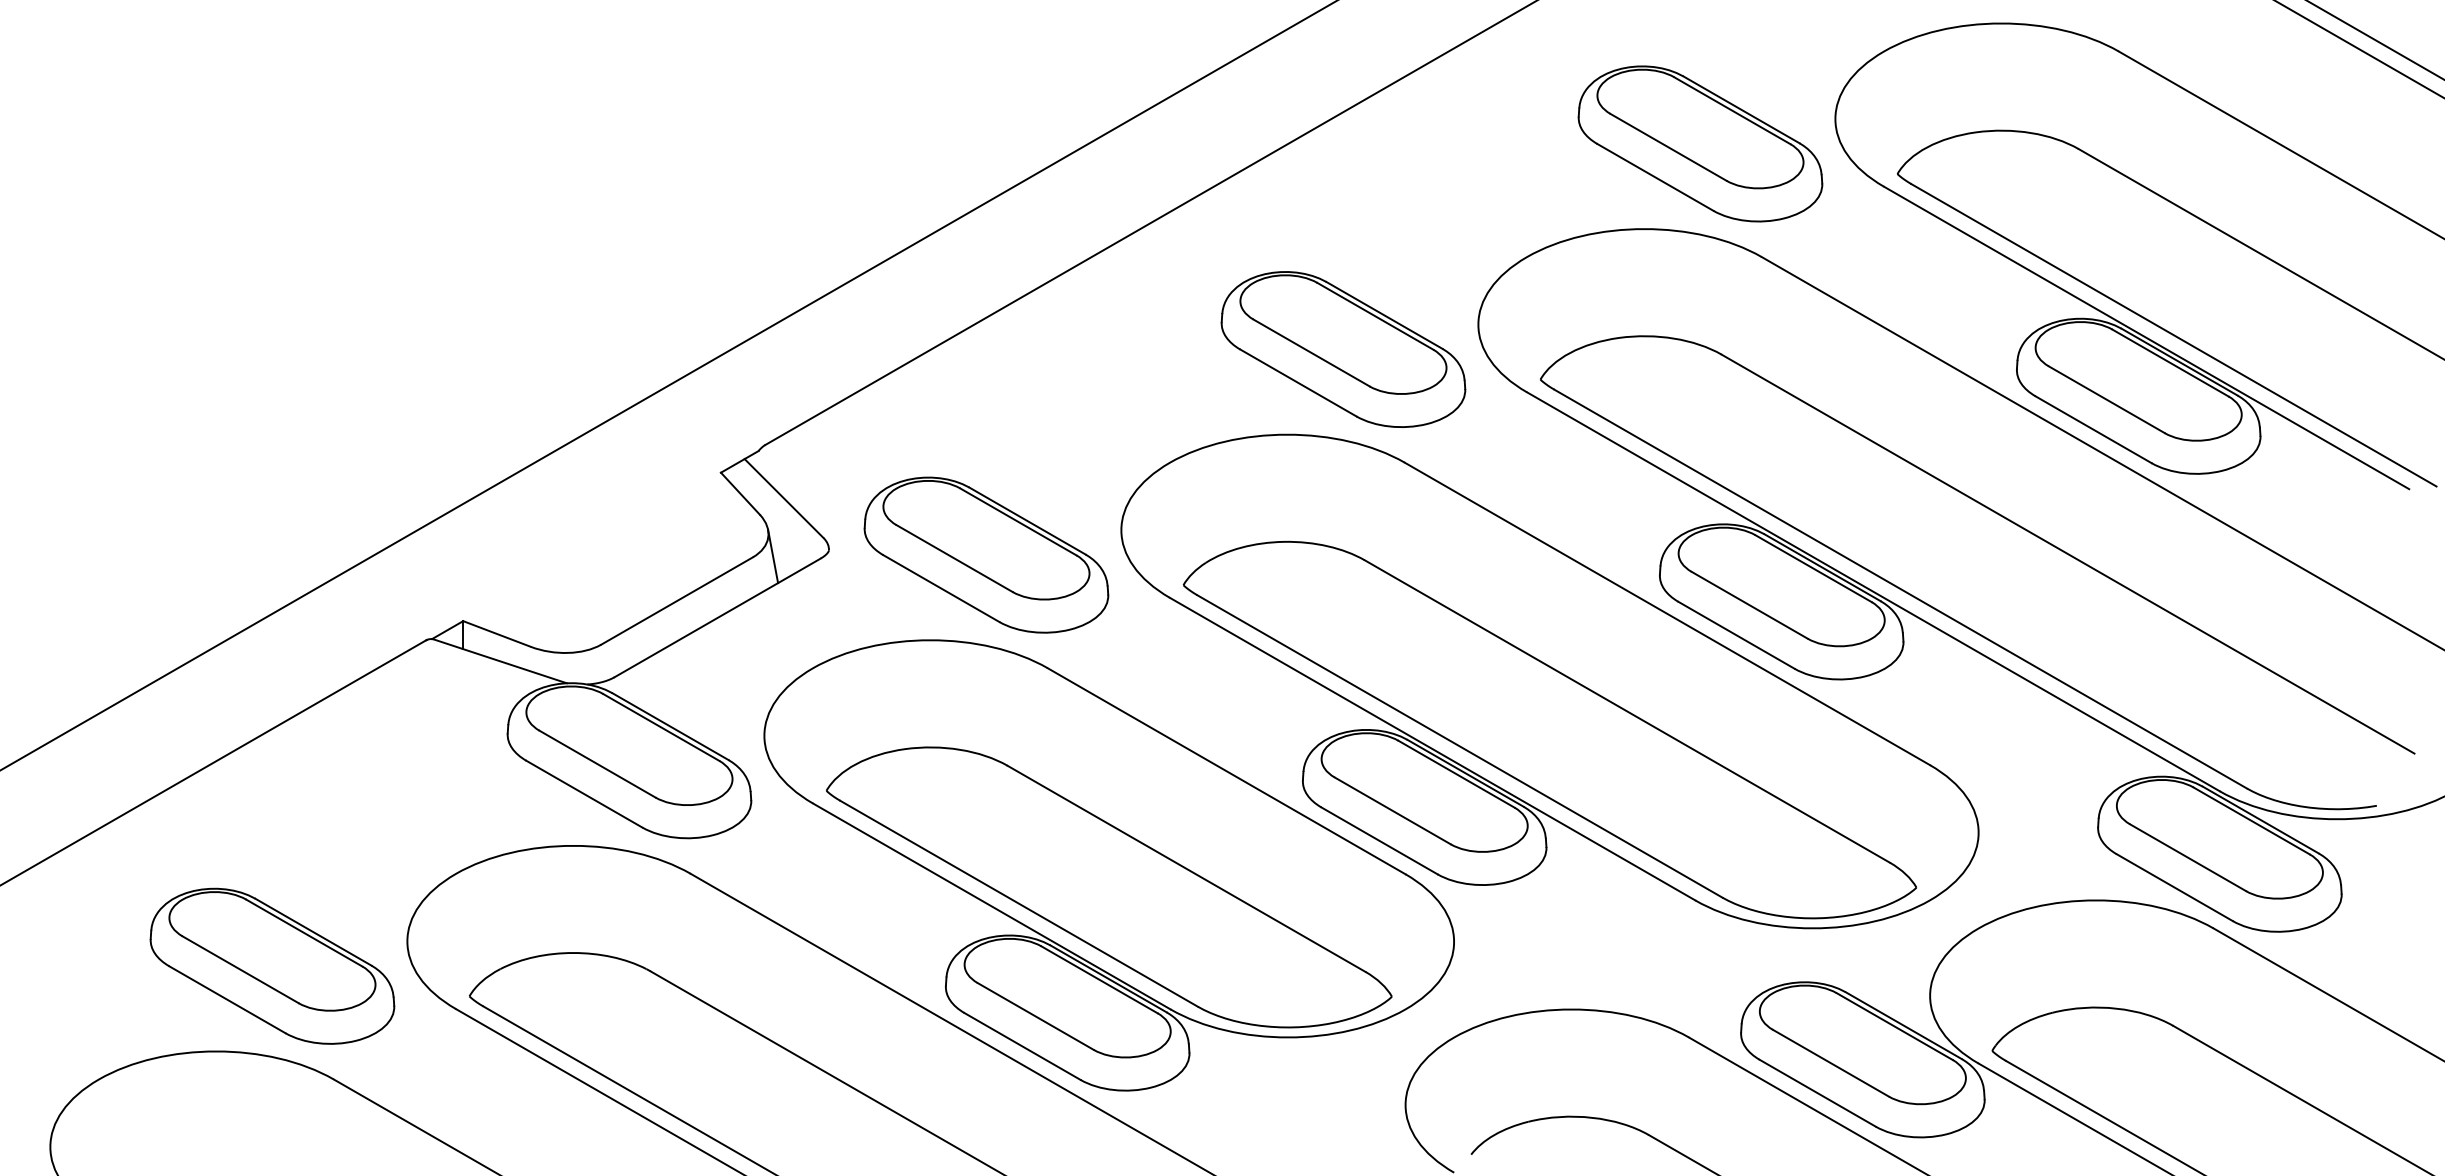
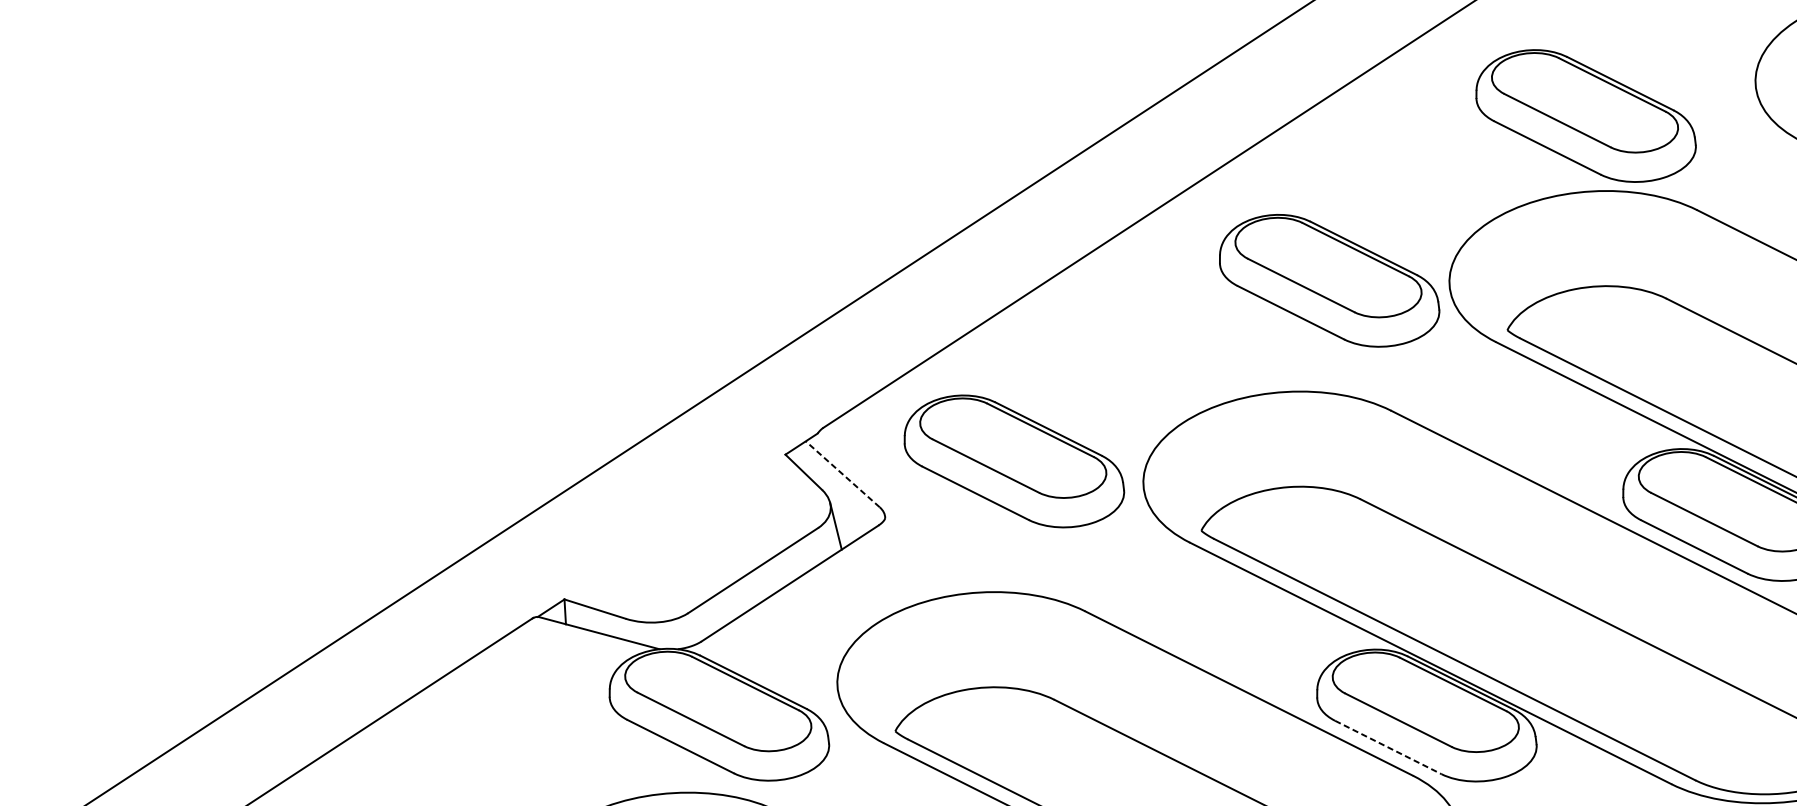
part: (1700, 143) -> (1585, 115), moved
part: (1343, 349) -> (1329, 280), moved
line: (784, 498) -> (843, 474), solid -> dashed
part: (986, 554) -> (1014, 460), moved
line: (1379, 840) -> (1388, 747), solid -> dashed

